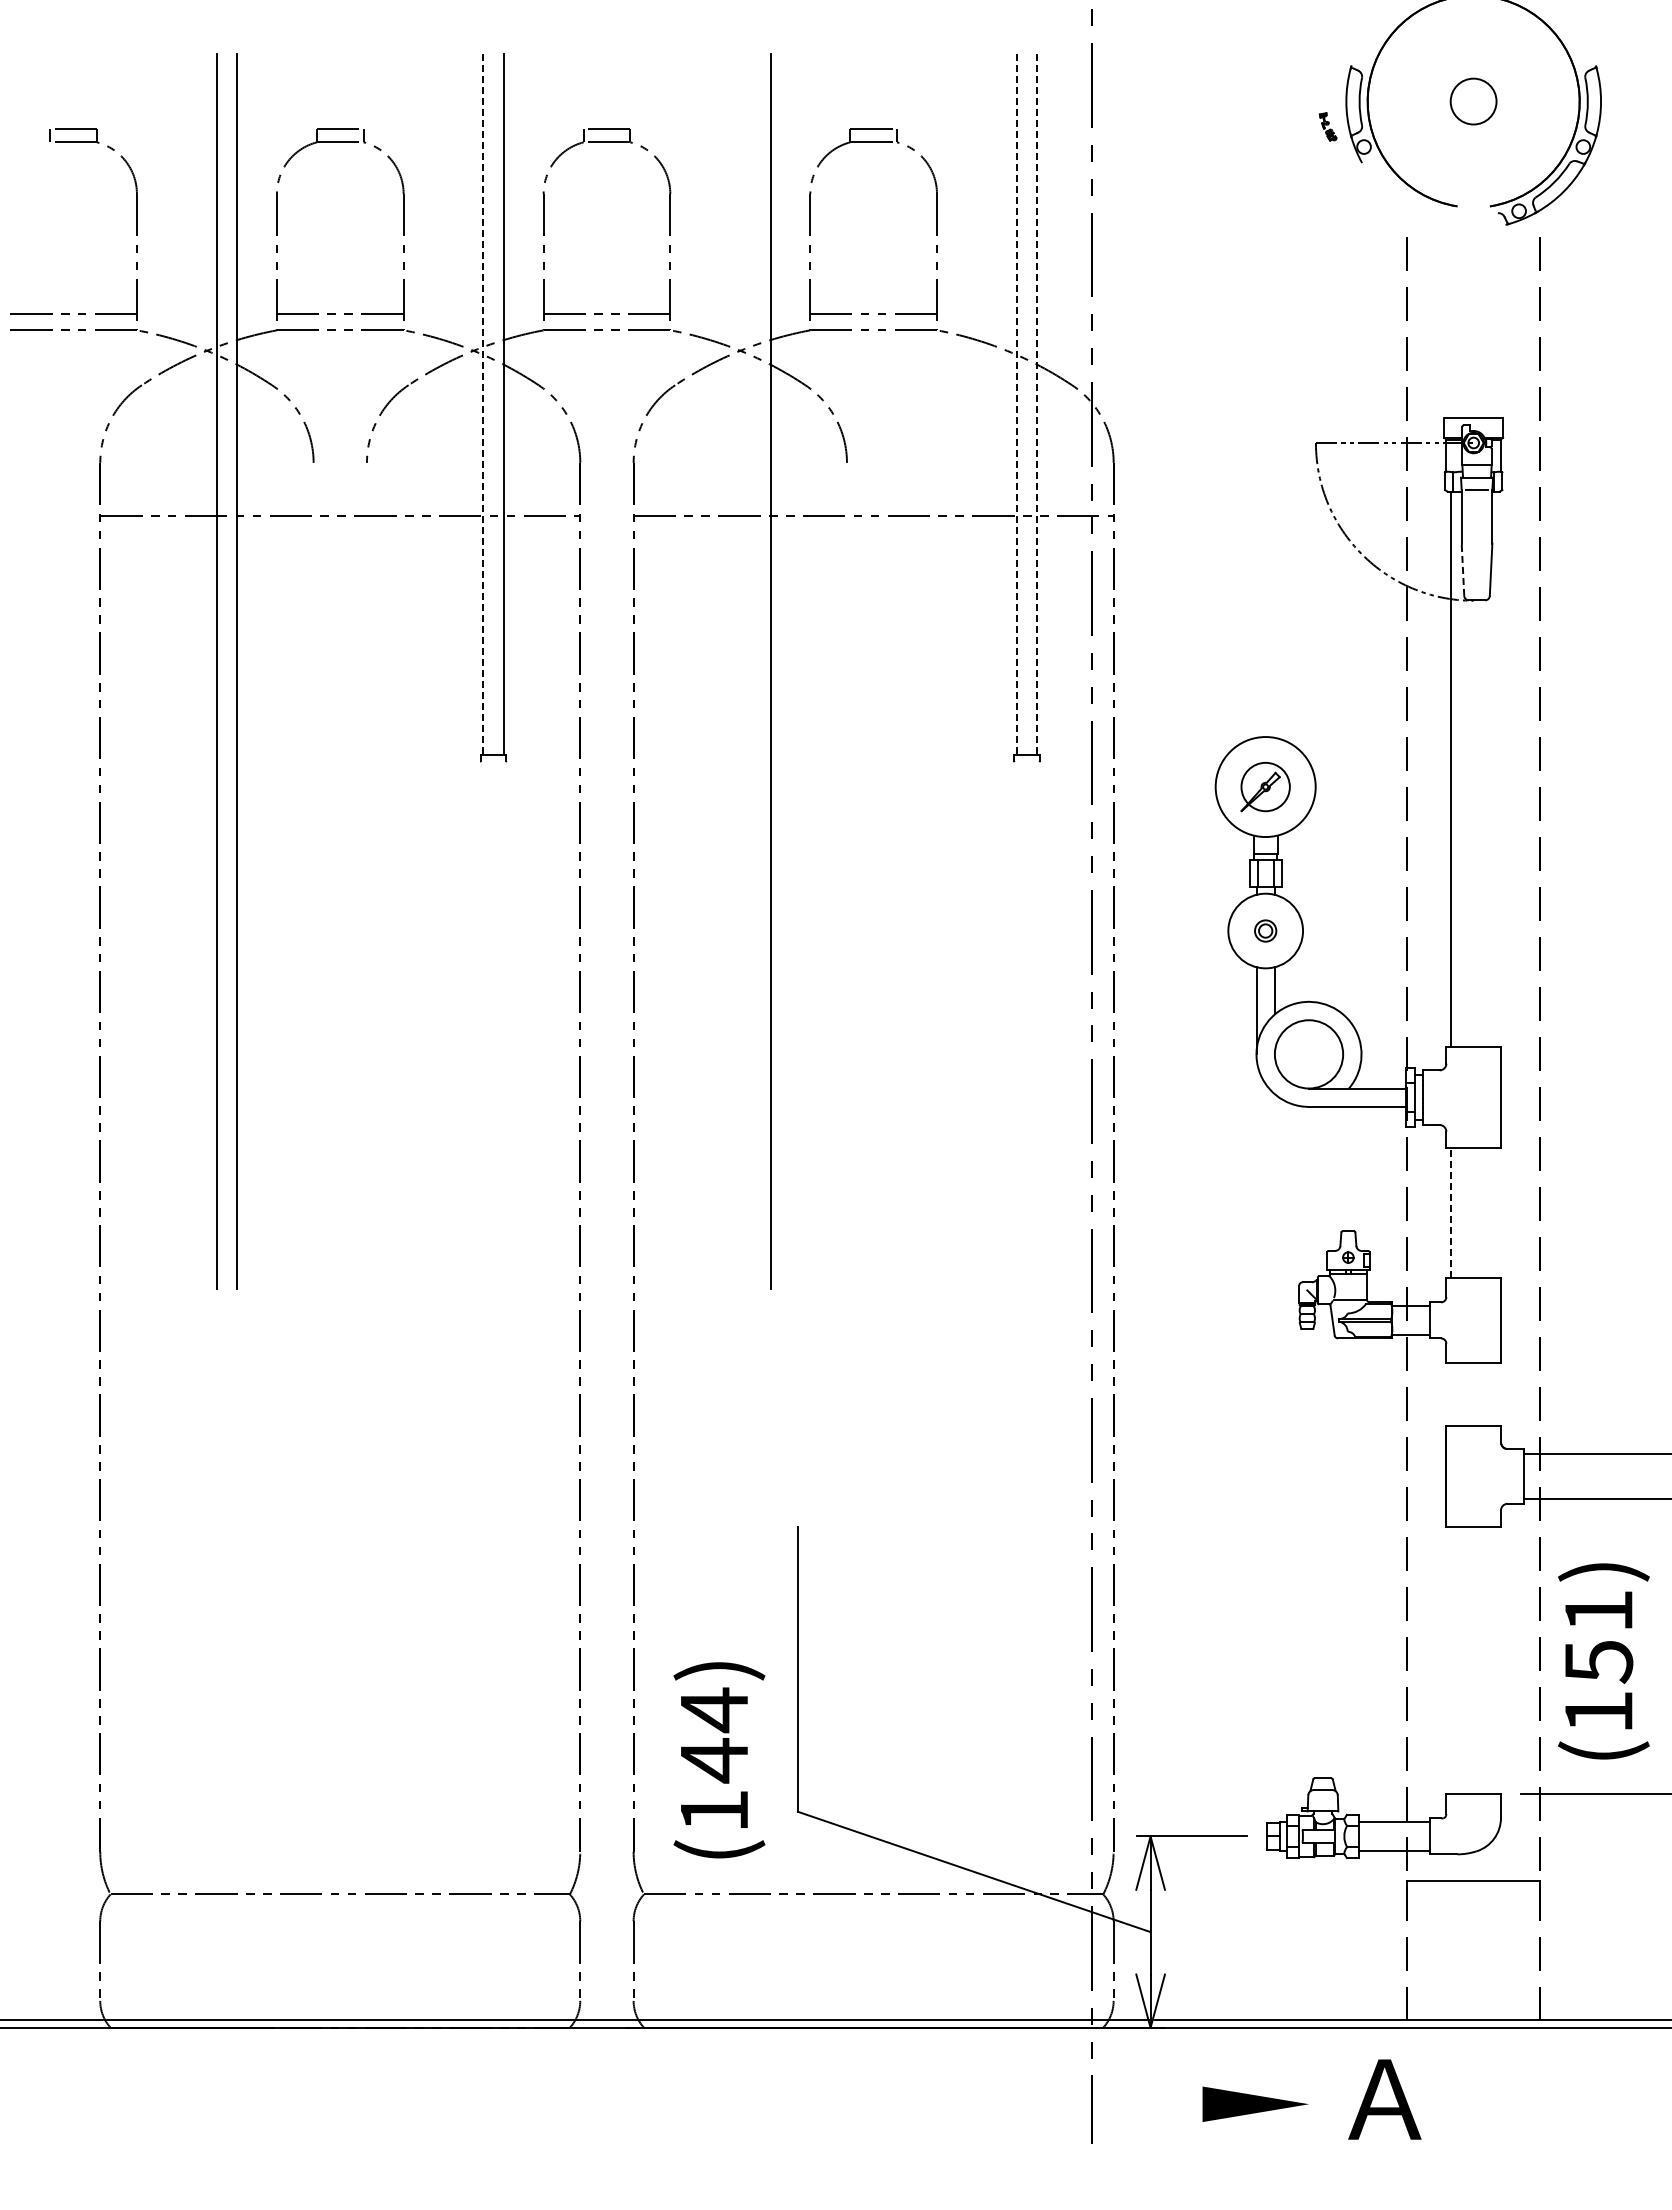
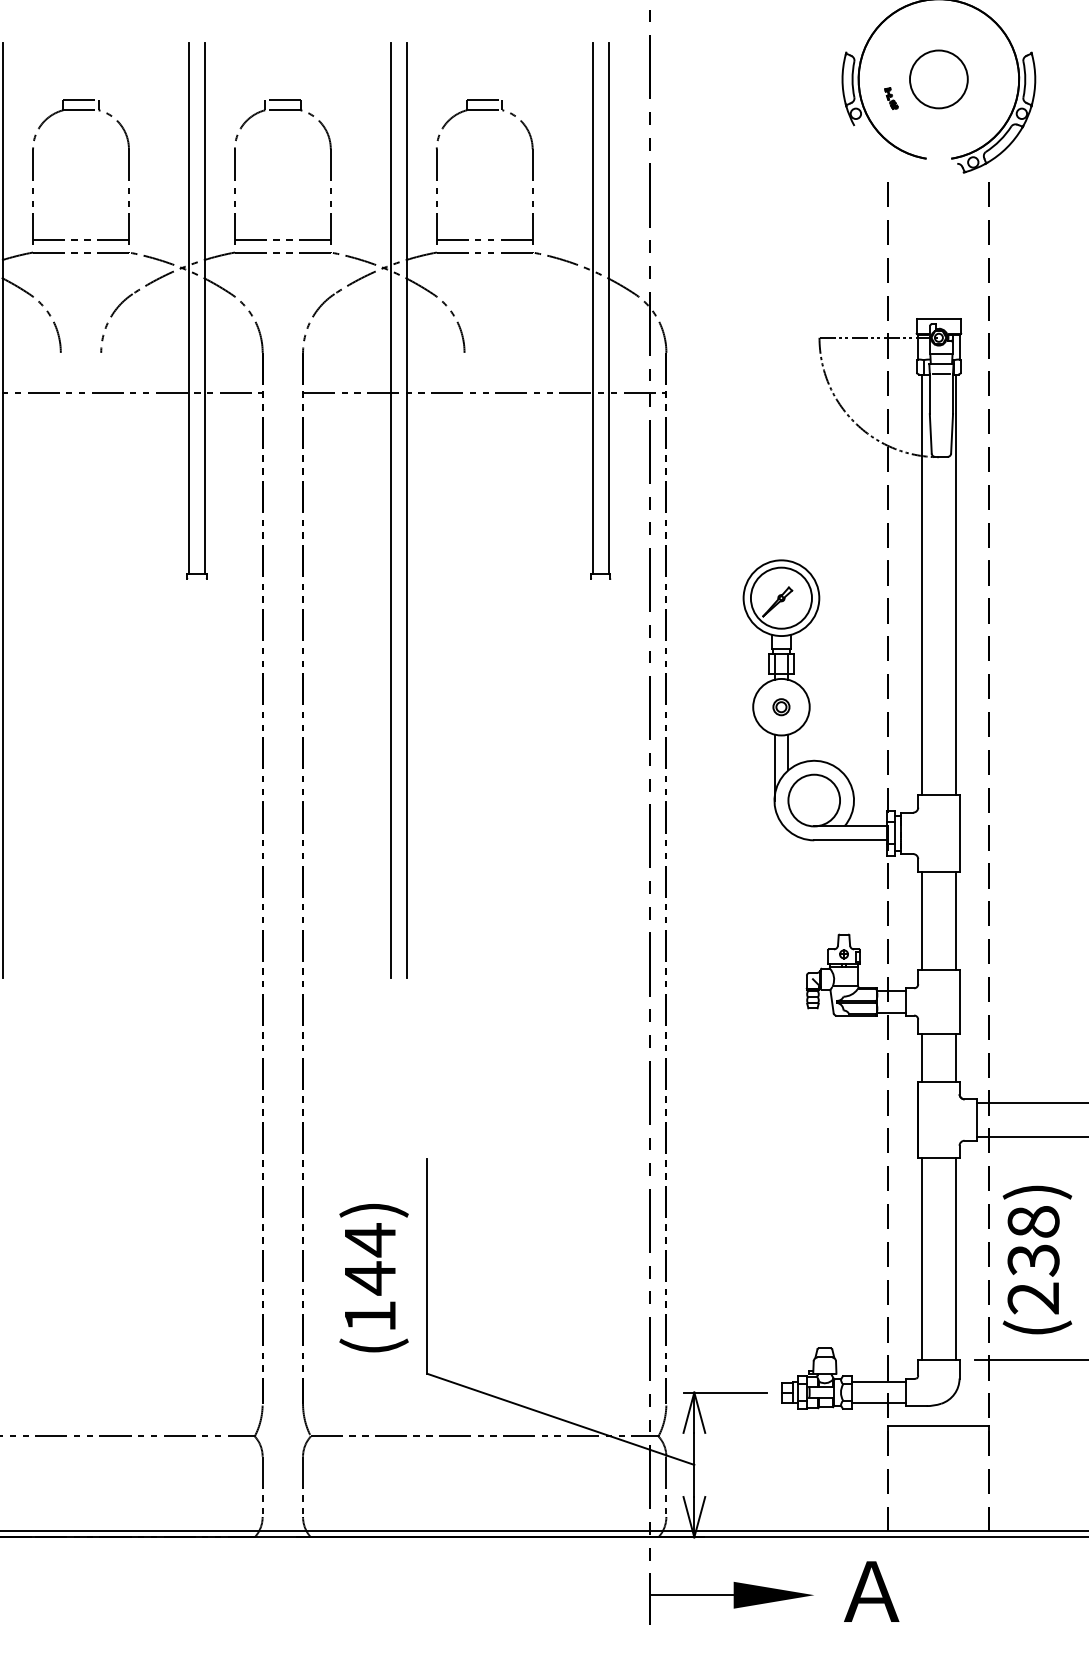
part: (1473, 101) -> (938, 79), size x1.67
part: (1328, 126) -> (891, 98), moved
line: (483, 404) -> (189, 308), dashed -> solid
line: (1016, 404) -> (592, 308), dashed -> solid
line: (1037, 404) -> (608, 308), dashed -> solid
line: (1462, 569) -> (930, 433), dashed -> solid
line: (749, 671) -> (390, 510), added
line: (1496, 769) -> (956, 584), added
circle: (1265, 786) -> (781, 597), size x1.67
line: (1496, 1212) -> (956, 920), added
line: (1451, 1213) -> (922, 921), dashed -> solid
line: (1451, 1394) -> (922, 1058), added
line: (1496, 1394) -> (956, 1058), added
line: (1451, 1660) -> (922, 1259), added
line: (1496, 1660) -> (956, 1259), added
text: (1598, 1661) -> (1033, 1260), (151) -> (238)
text: (719, 1760) -> (374, 1278), moved
line: (1147, 2104) -> (692, 1595), added

